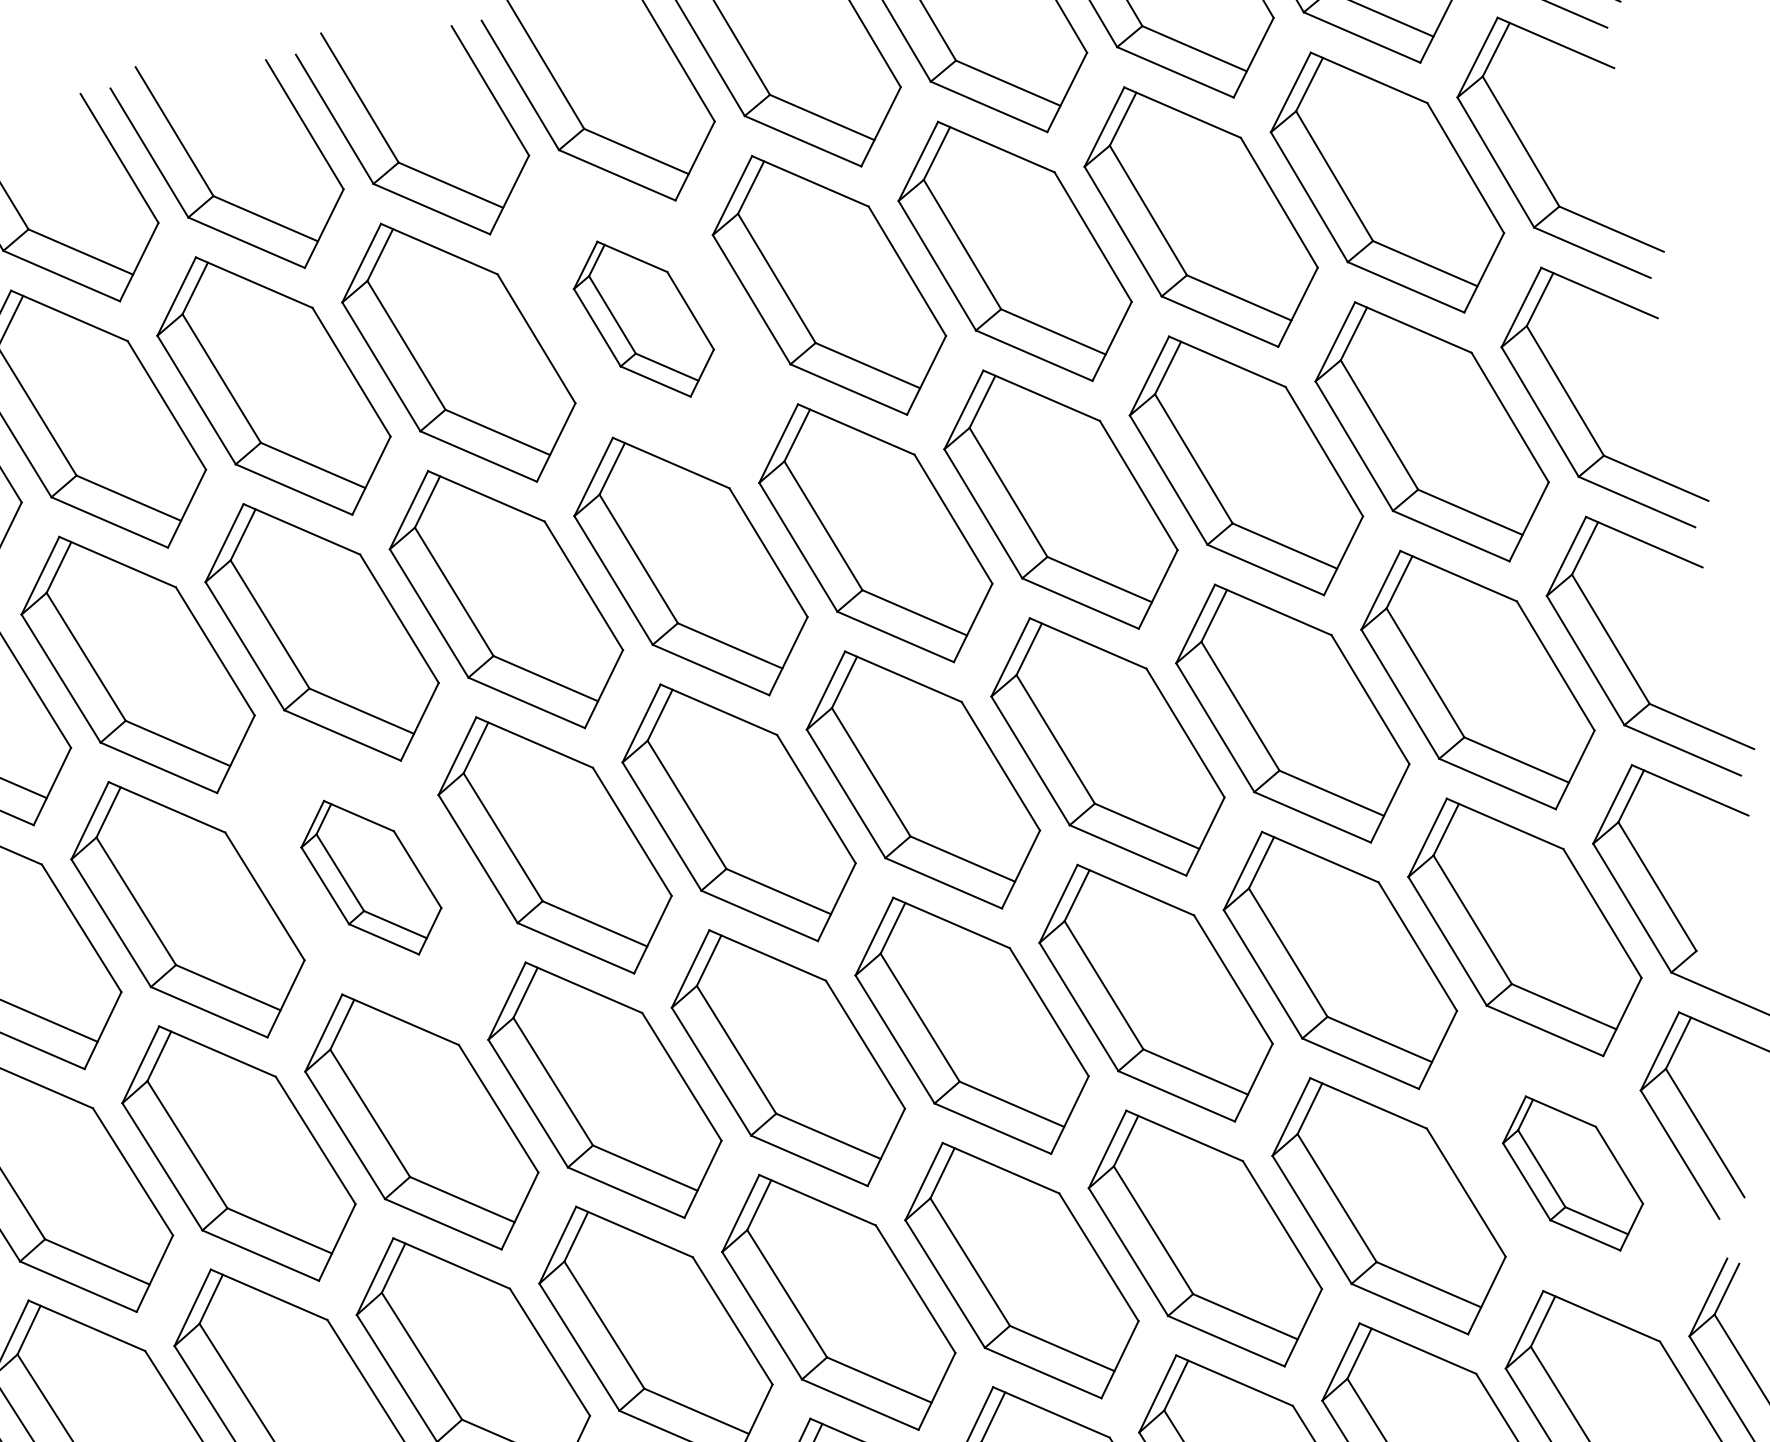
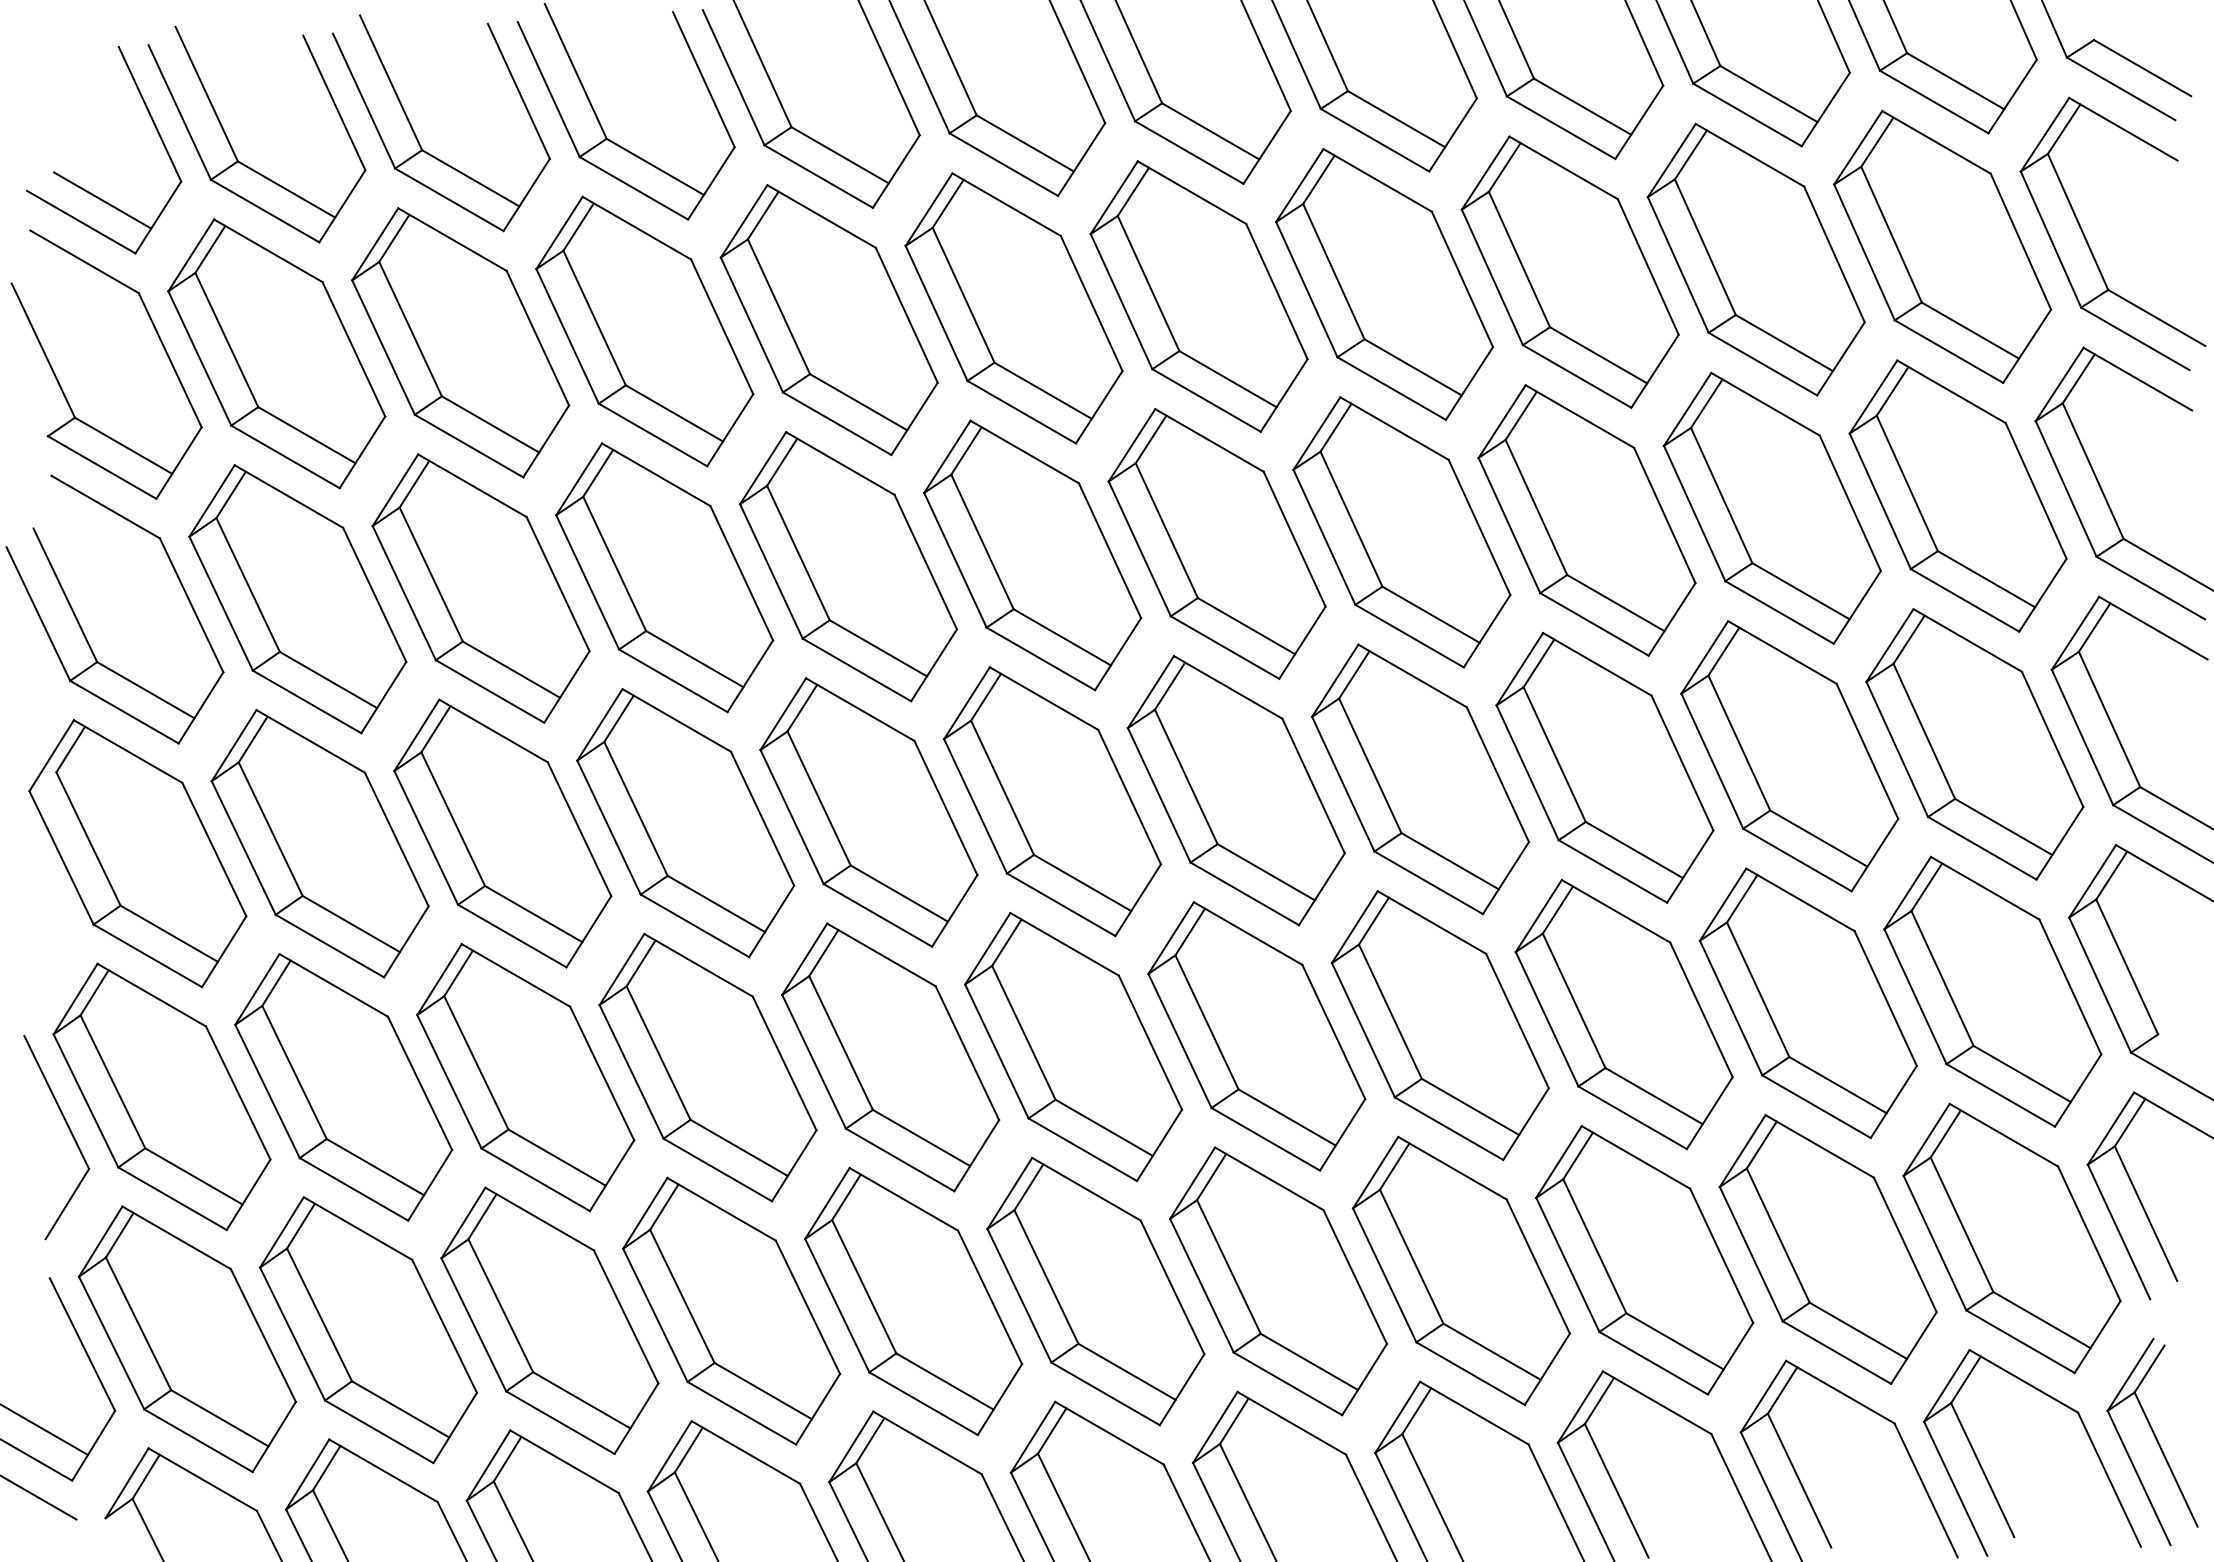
part: (643, 319) -> (1198, 296), size x1.67
part: (370, 877) -> (868, 812), size x1.67
part: (1572, 1172) -> (2011, 1237), size x1.67

